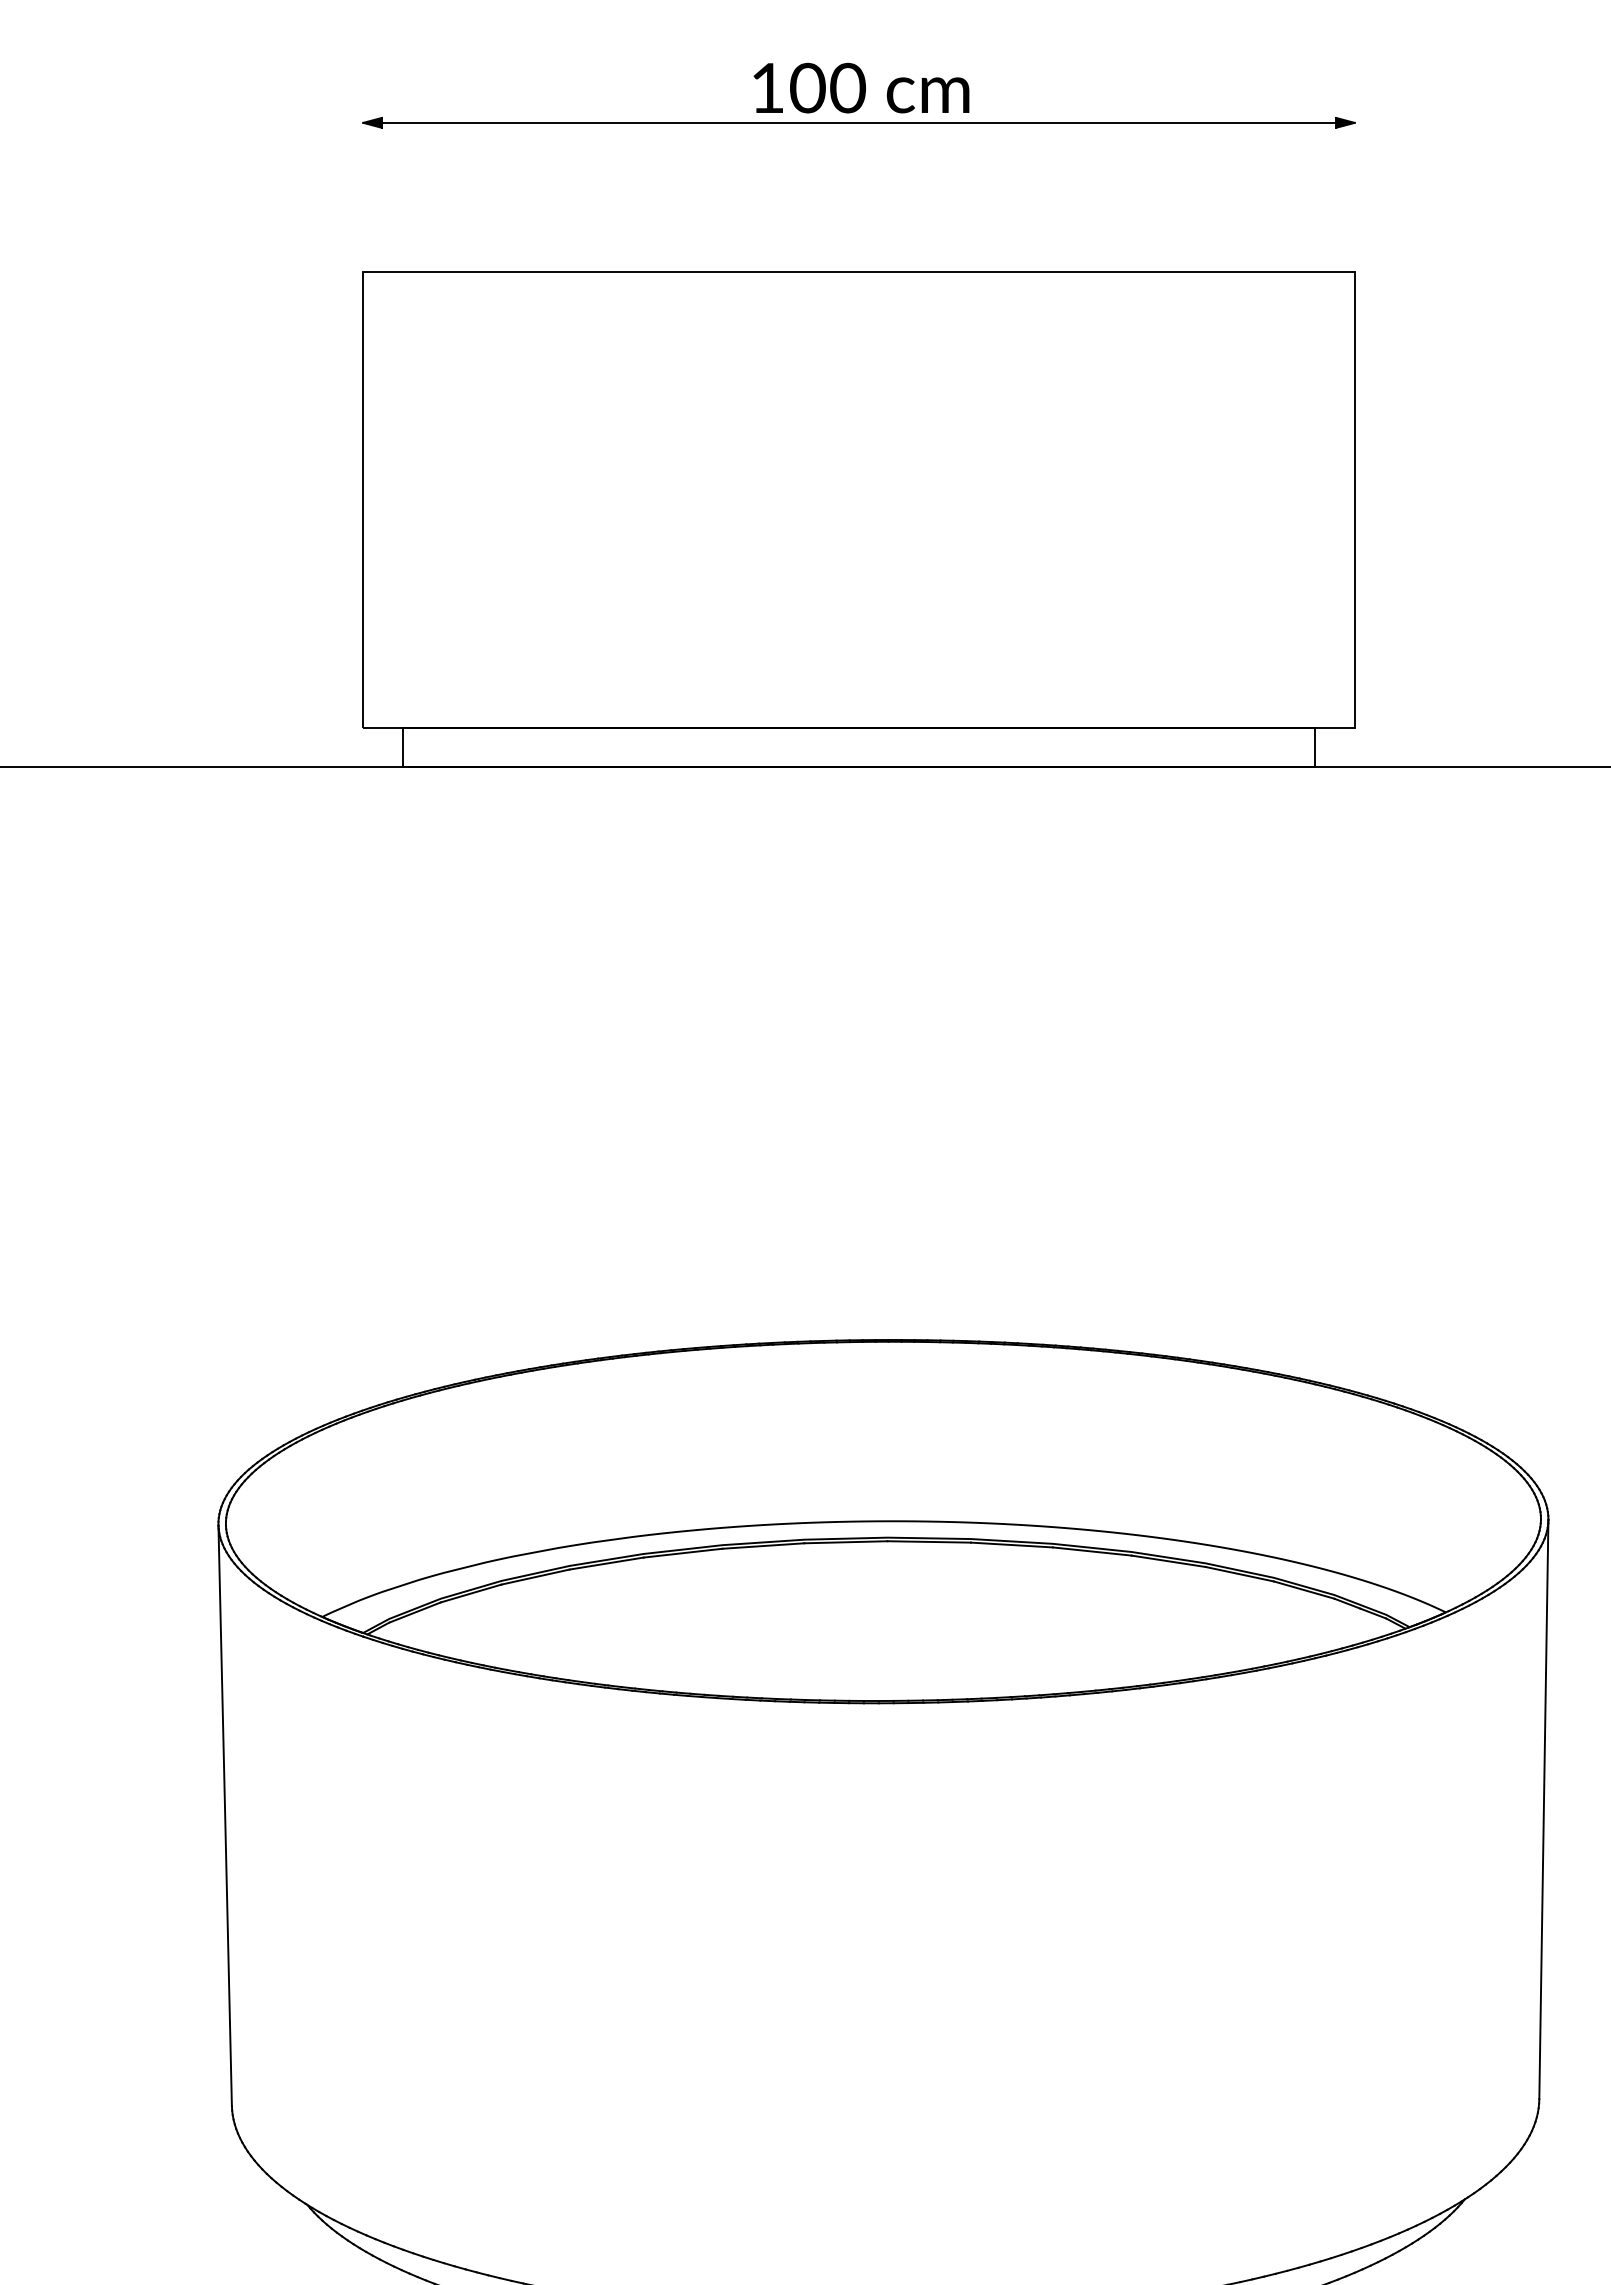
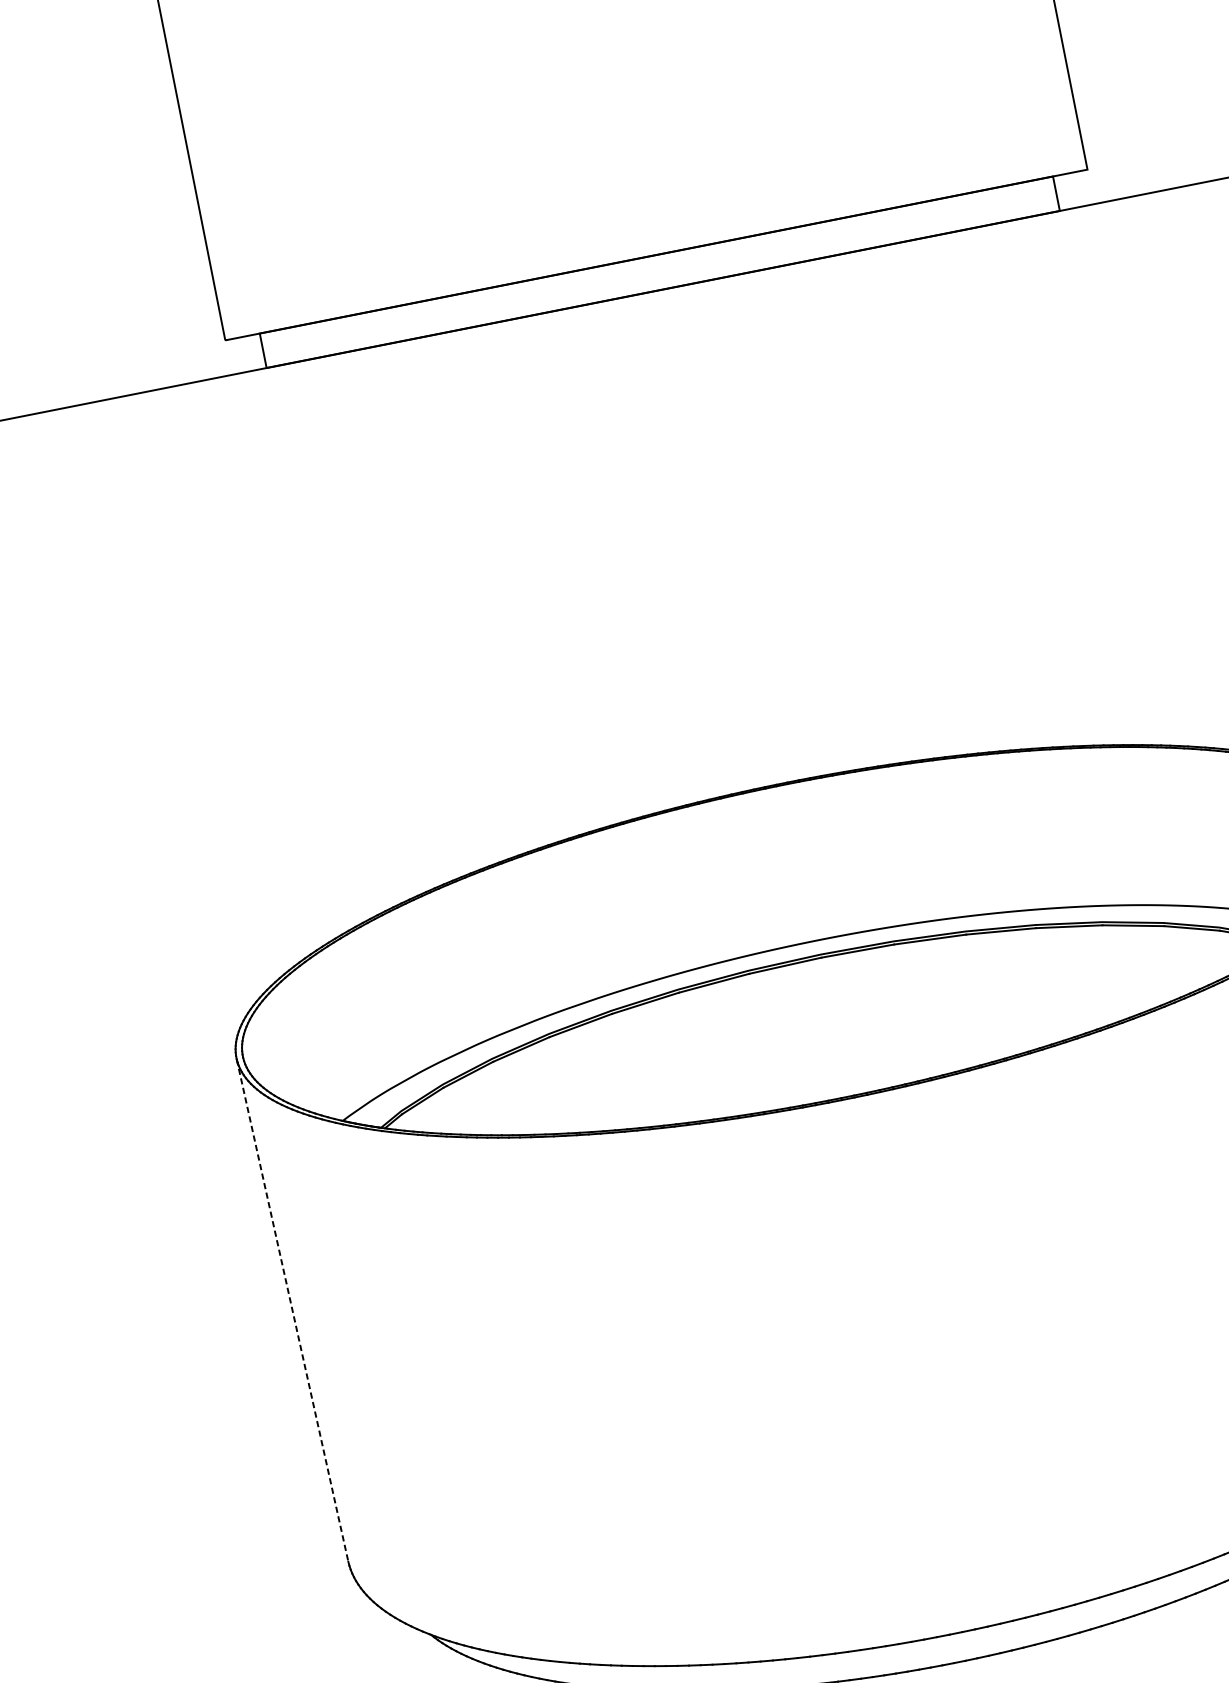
line: (225, 1816) -> (292, 1311), solid -> dashed

